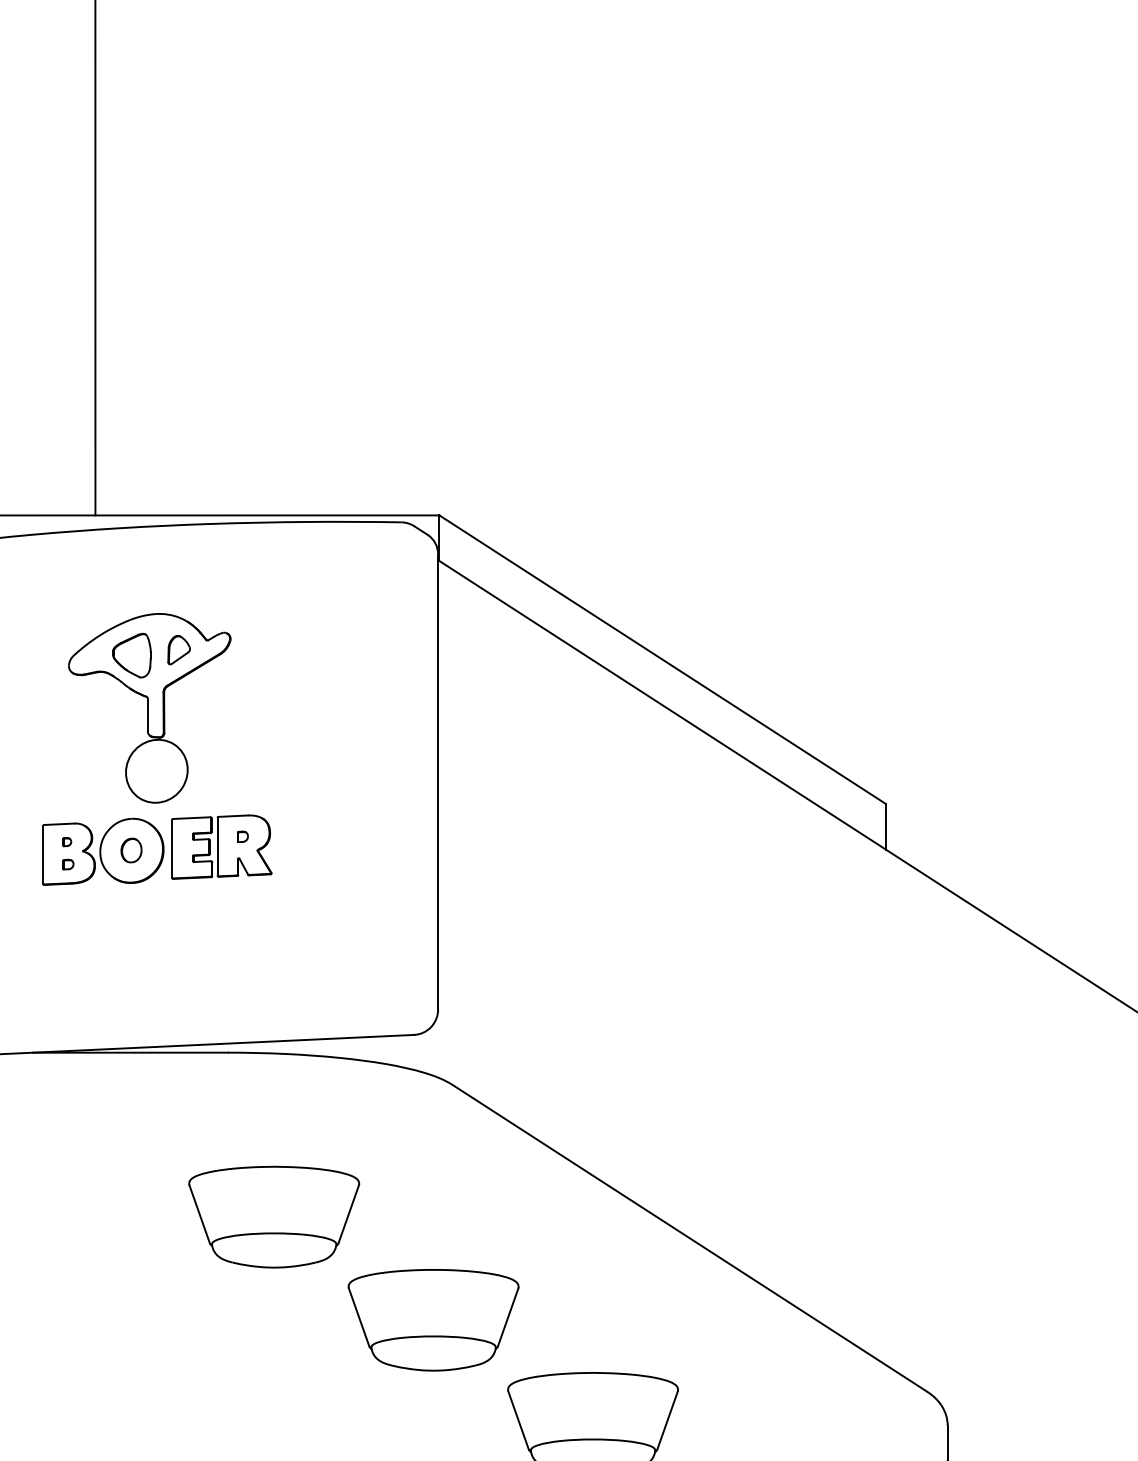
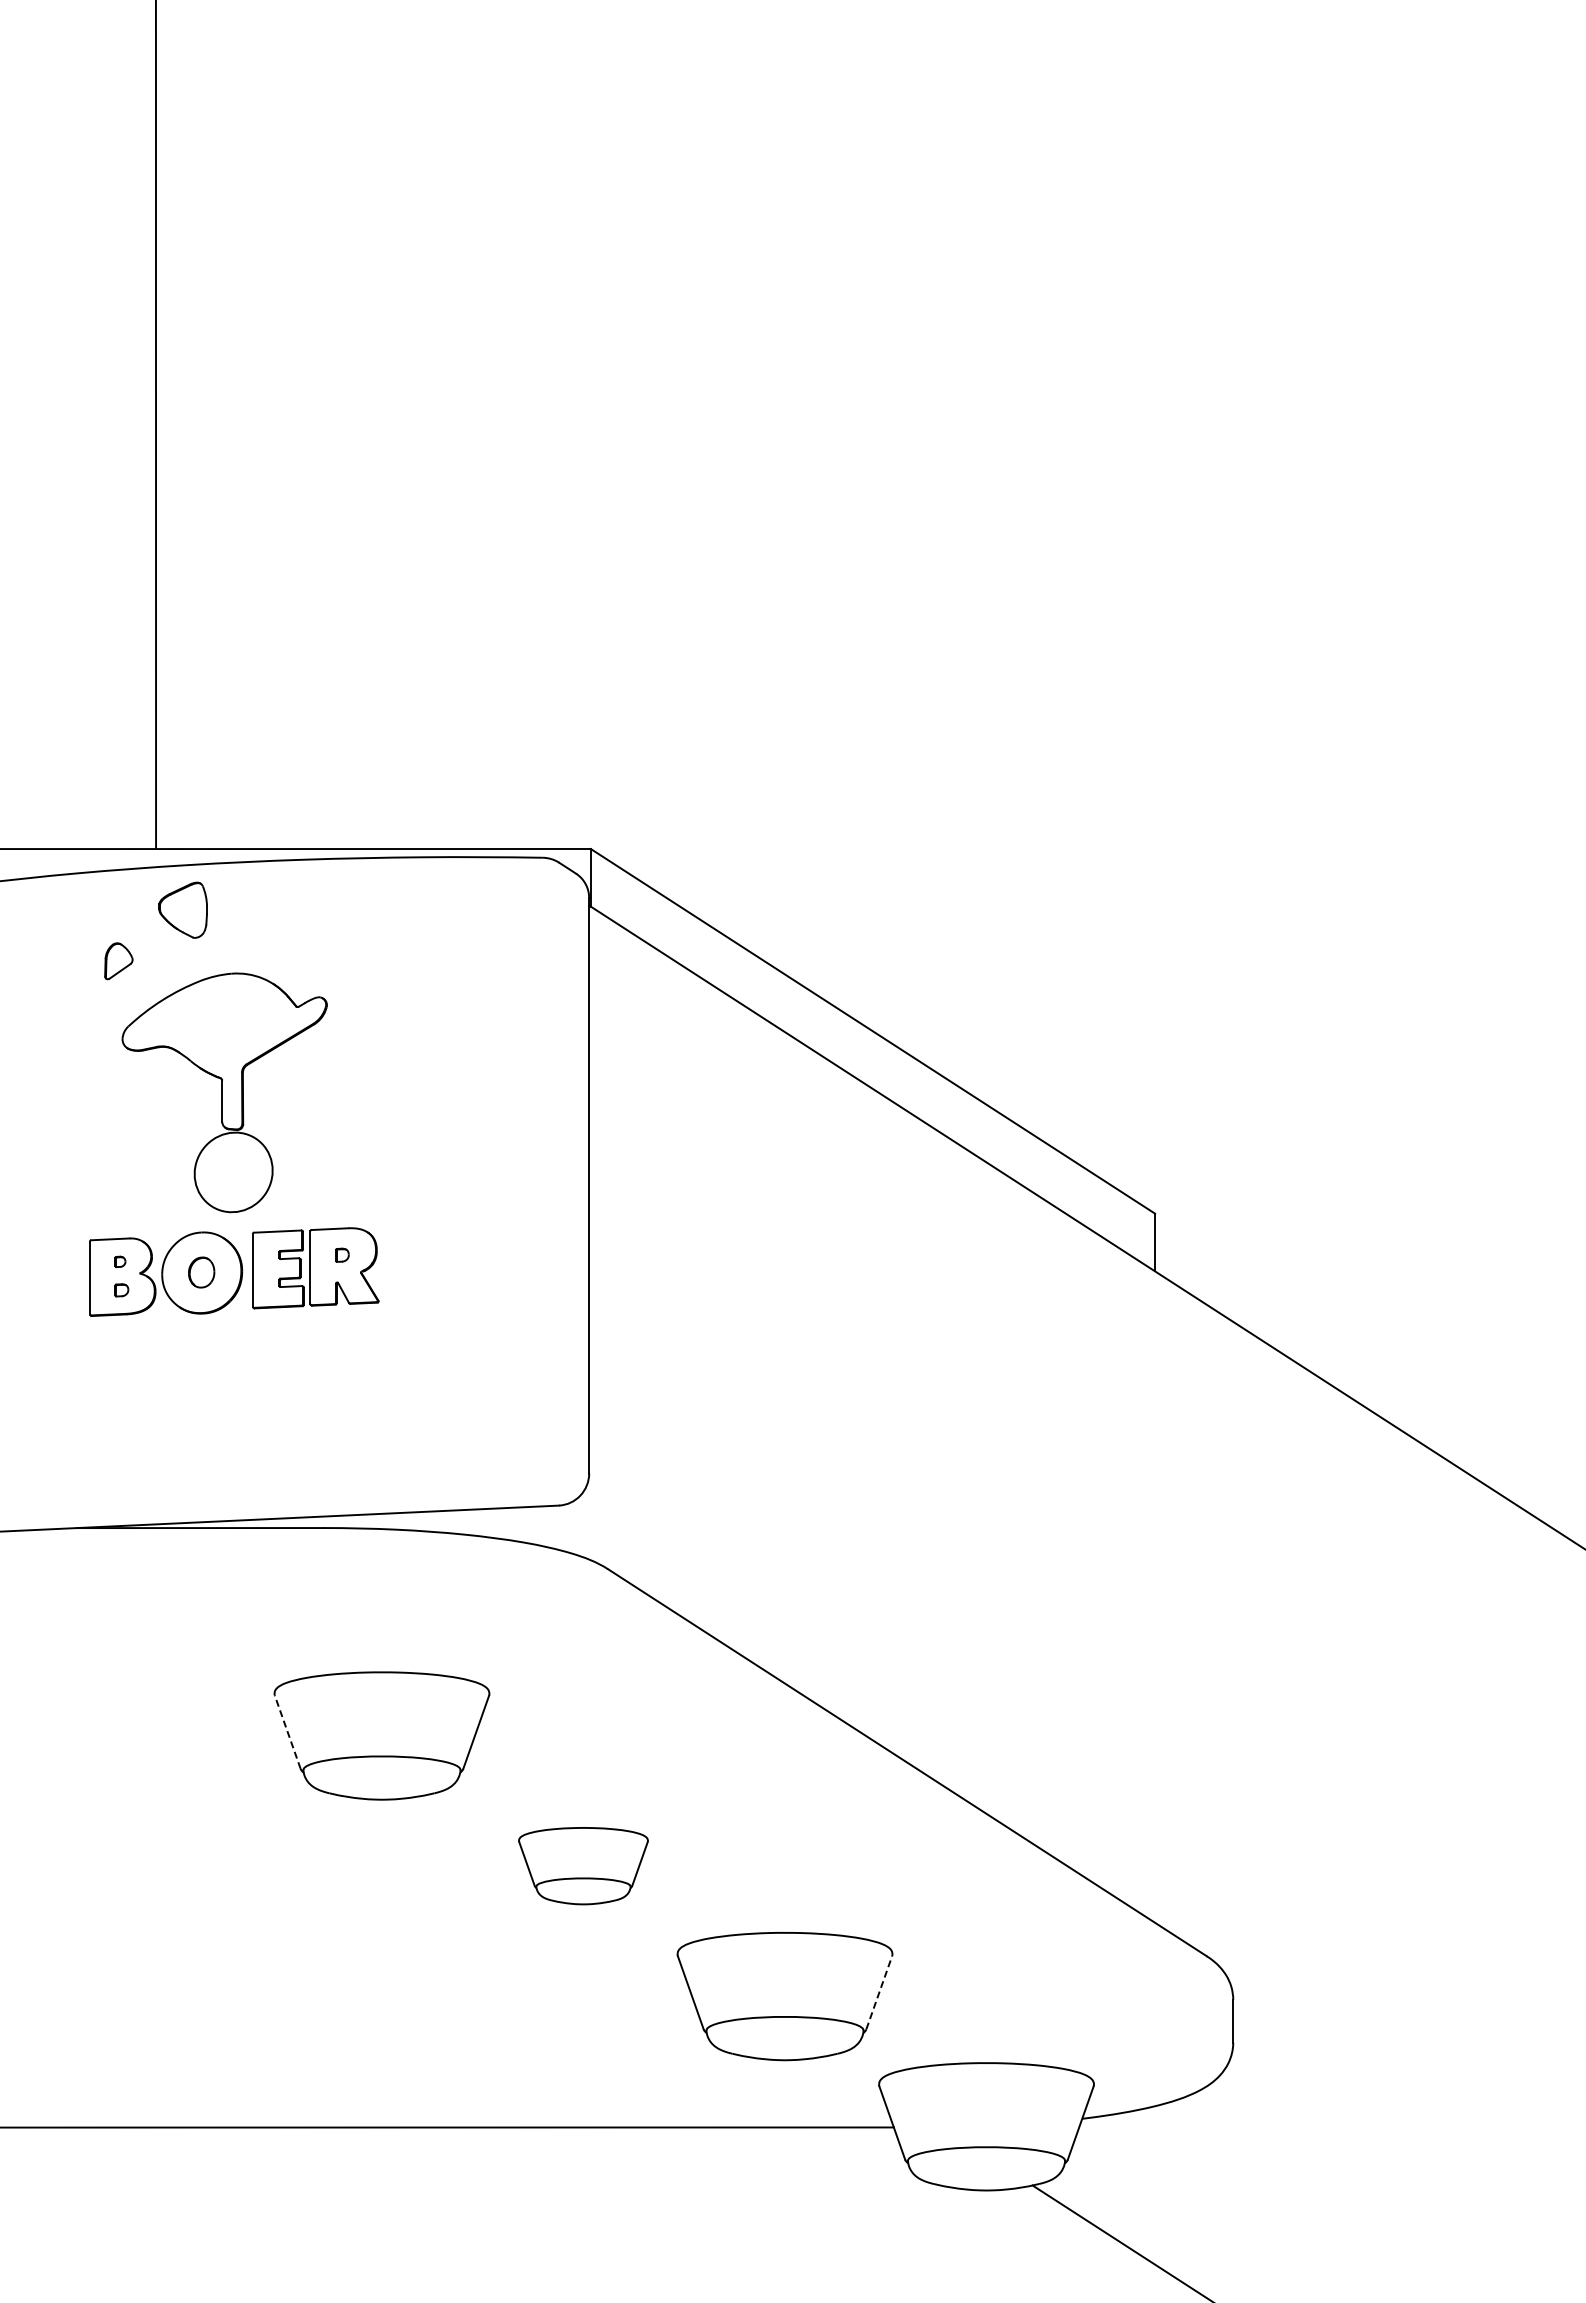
part: (178, 650) -> (118, 961), moved
part: (131, 655) -> (182, 909), moved
line: (199, 1214) -> (287, 1732), solid -> dashed
part: (433, 1319) -> (583, 1865), size x0.6
line: (667, 1420) -> (879, 1992), solid -> dashed

